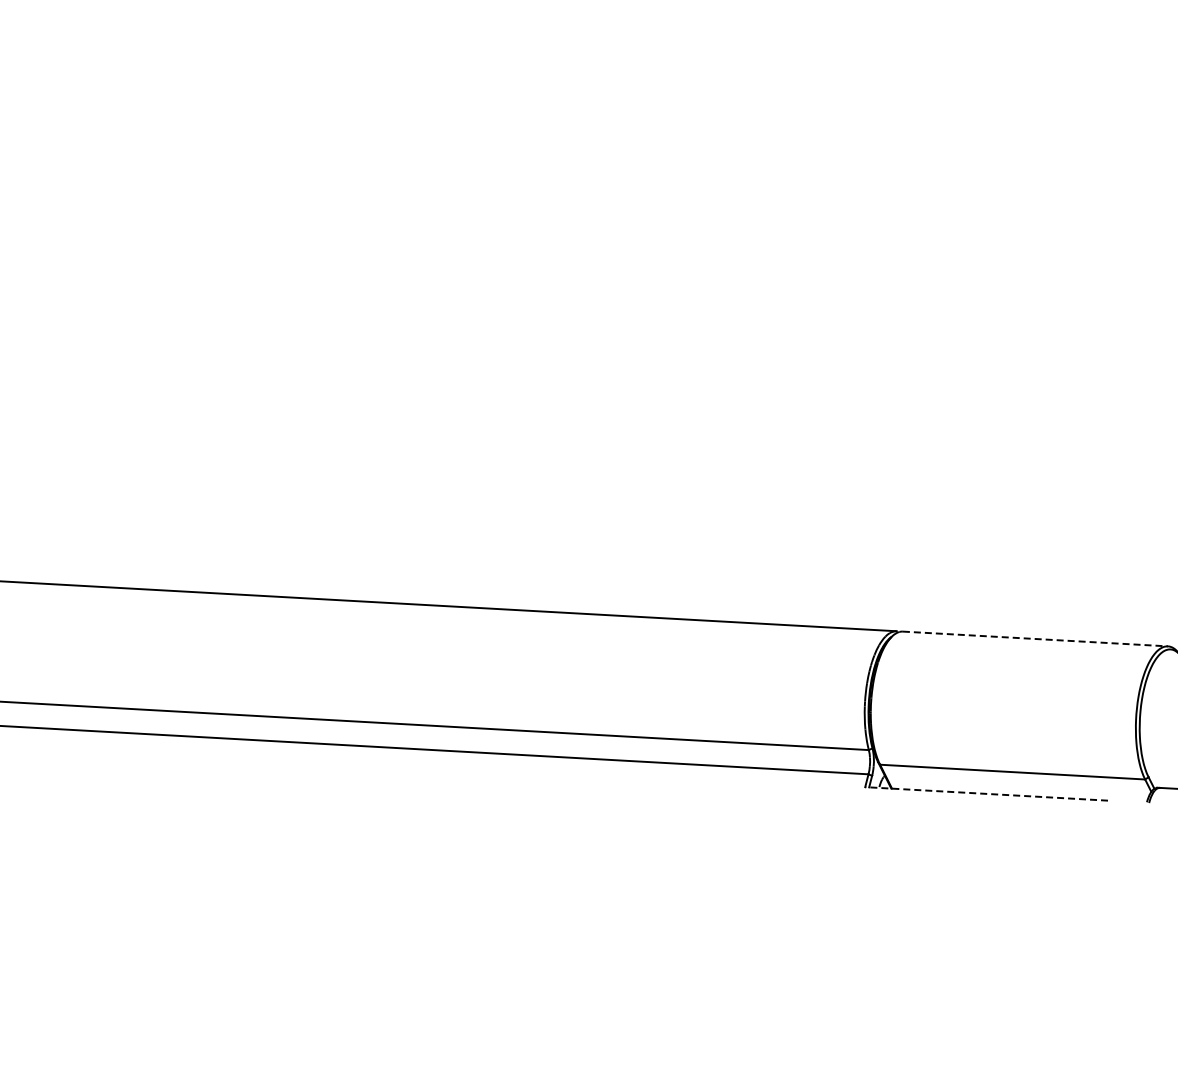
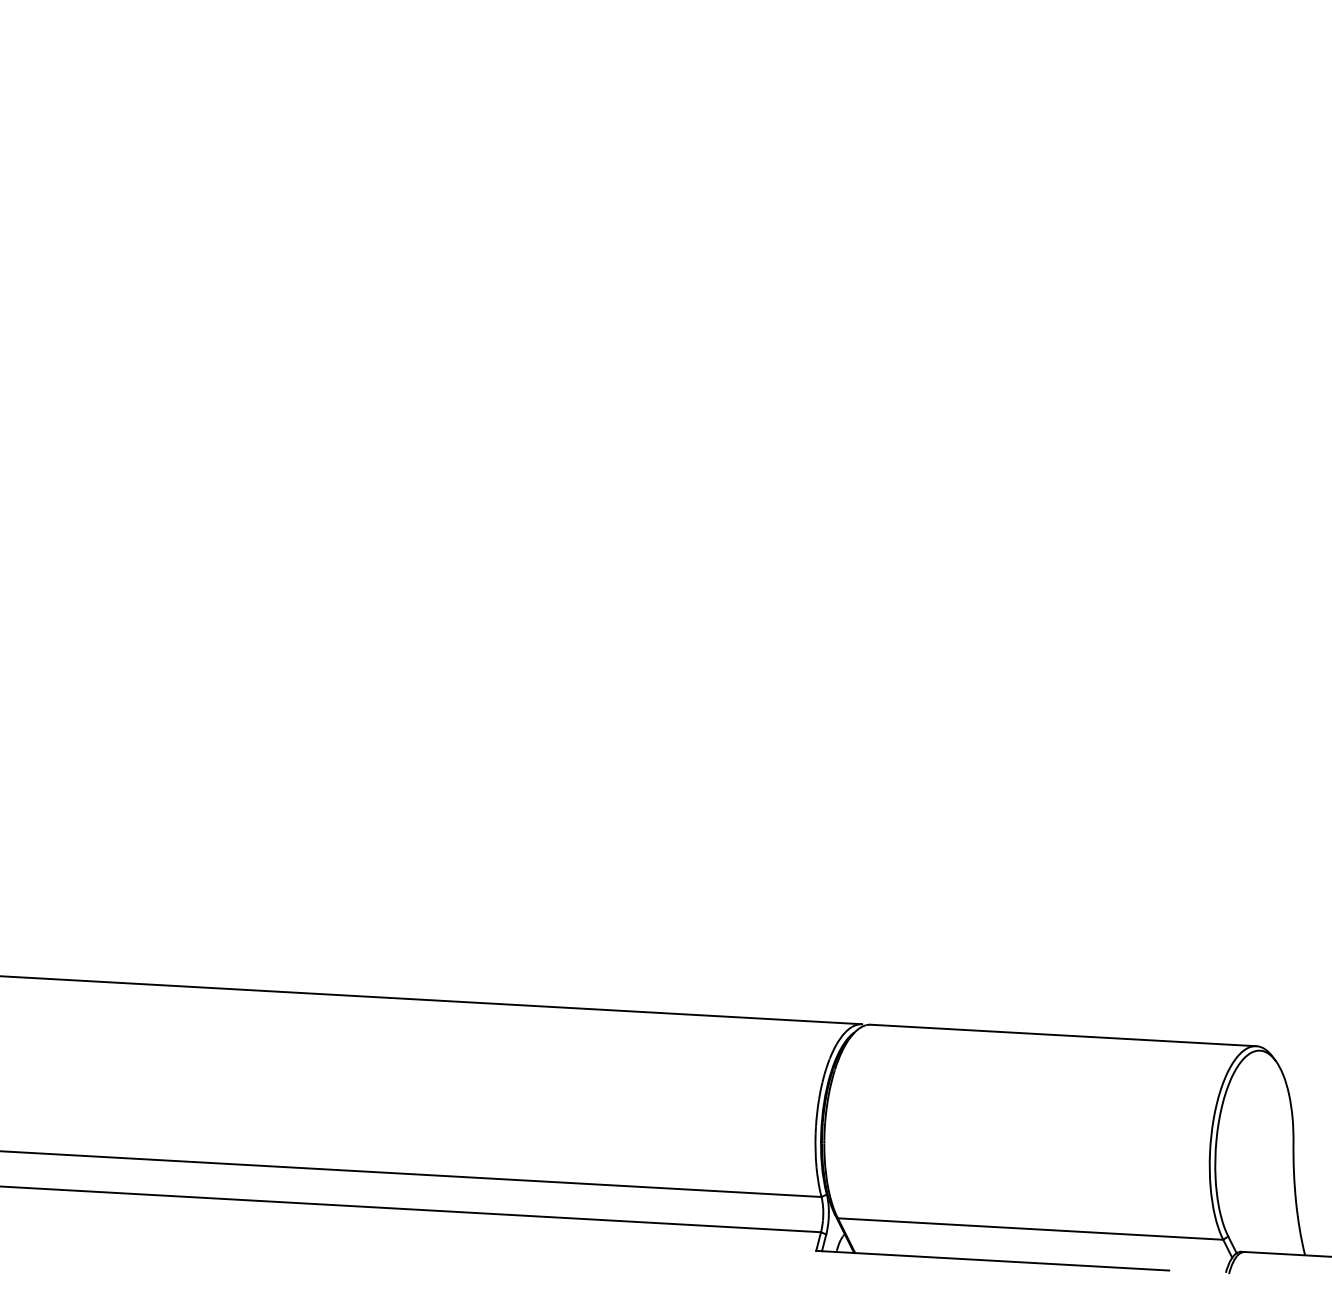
line: (1035, 638) -> (1063, 1034), dashed -> solid
line: (986, 793) -> (992, 1260), dashed -> solid

